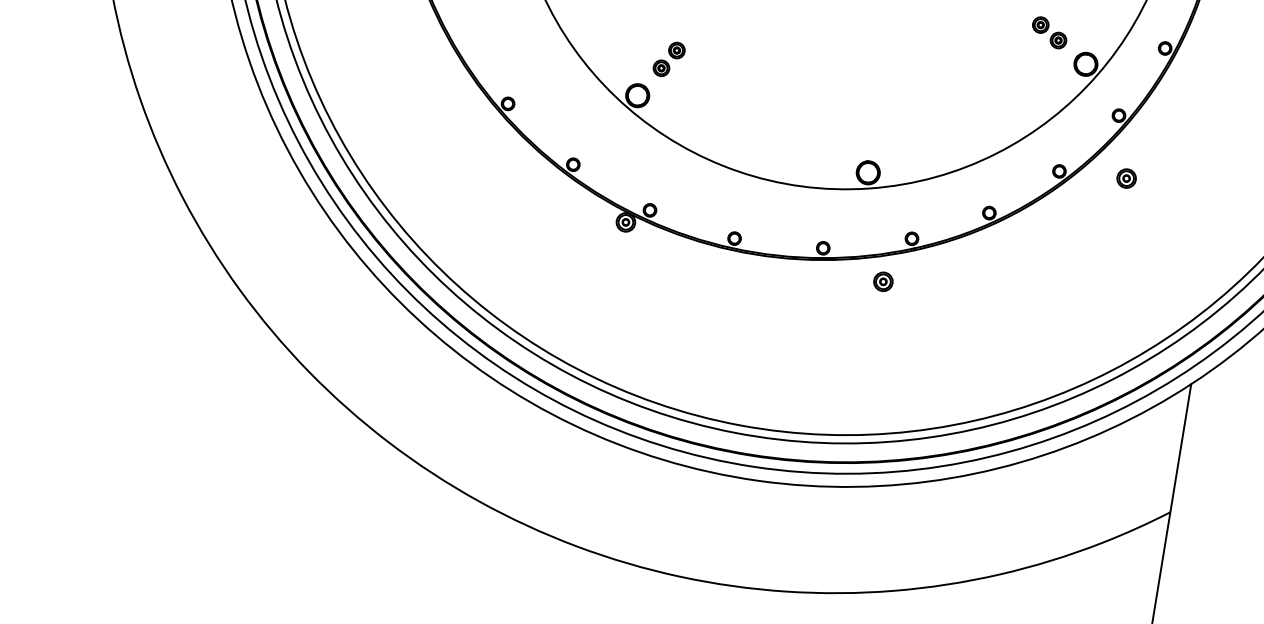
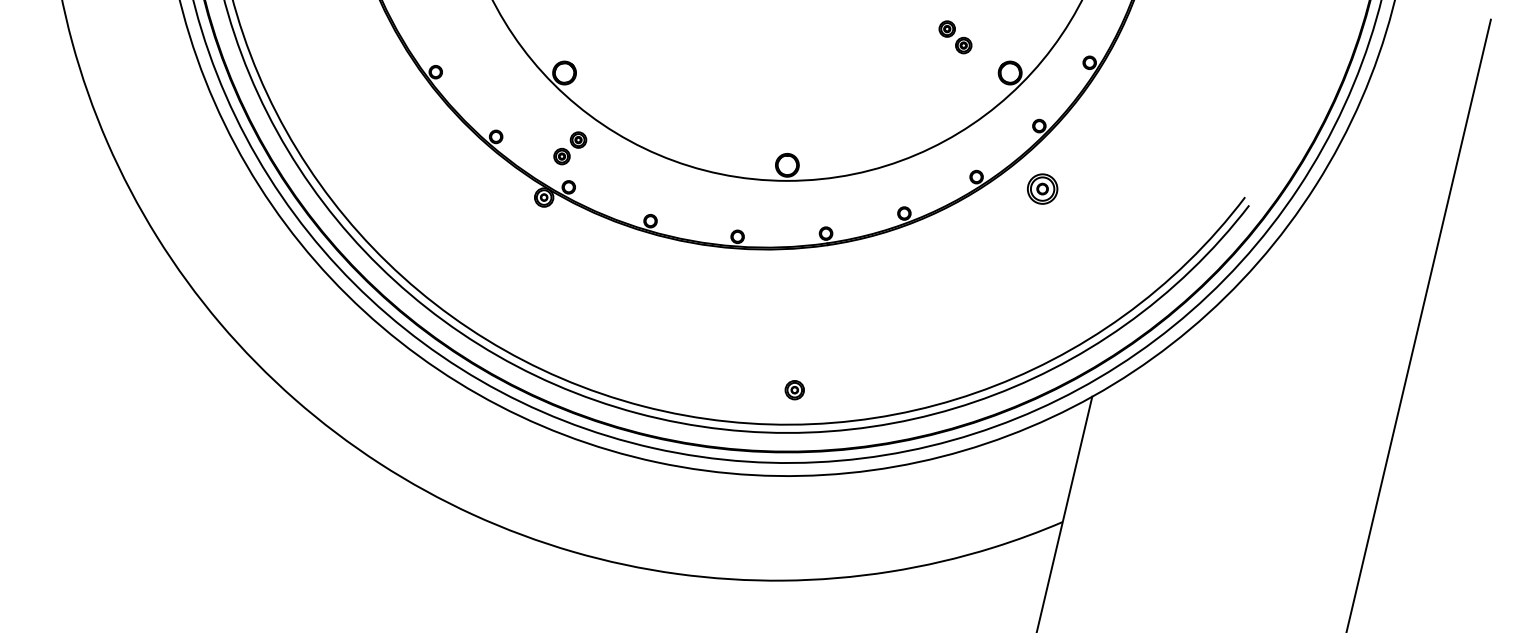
part: (1049, 32) -> (955, 37), moved
part: (669, 59) -> (570, 148), moved
part: (1126, 178) -> (1042, 188), size x1.6
part: (883, 282) -> (794, 390), moved

